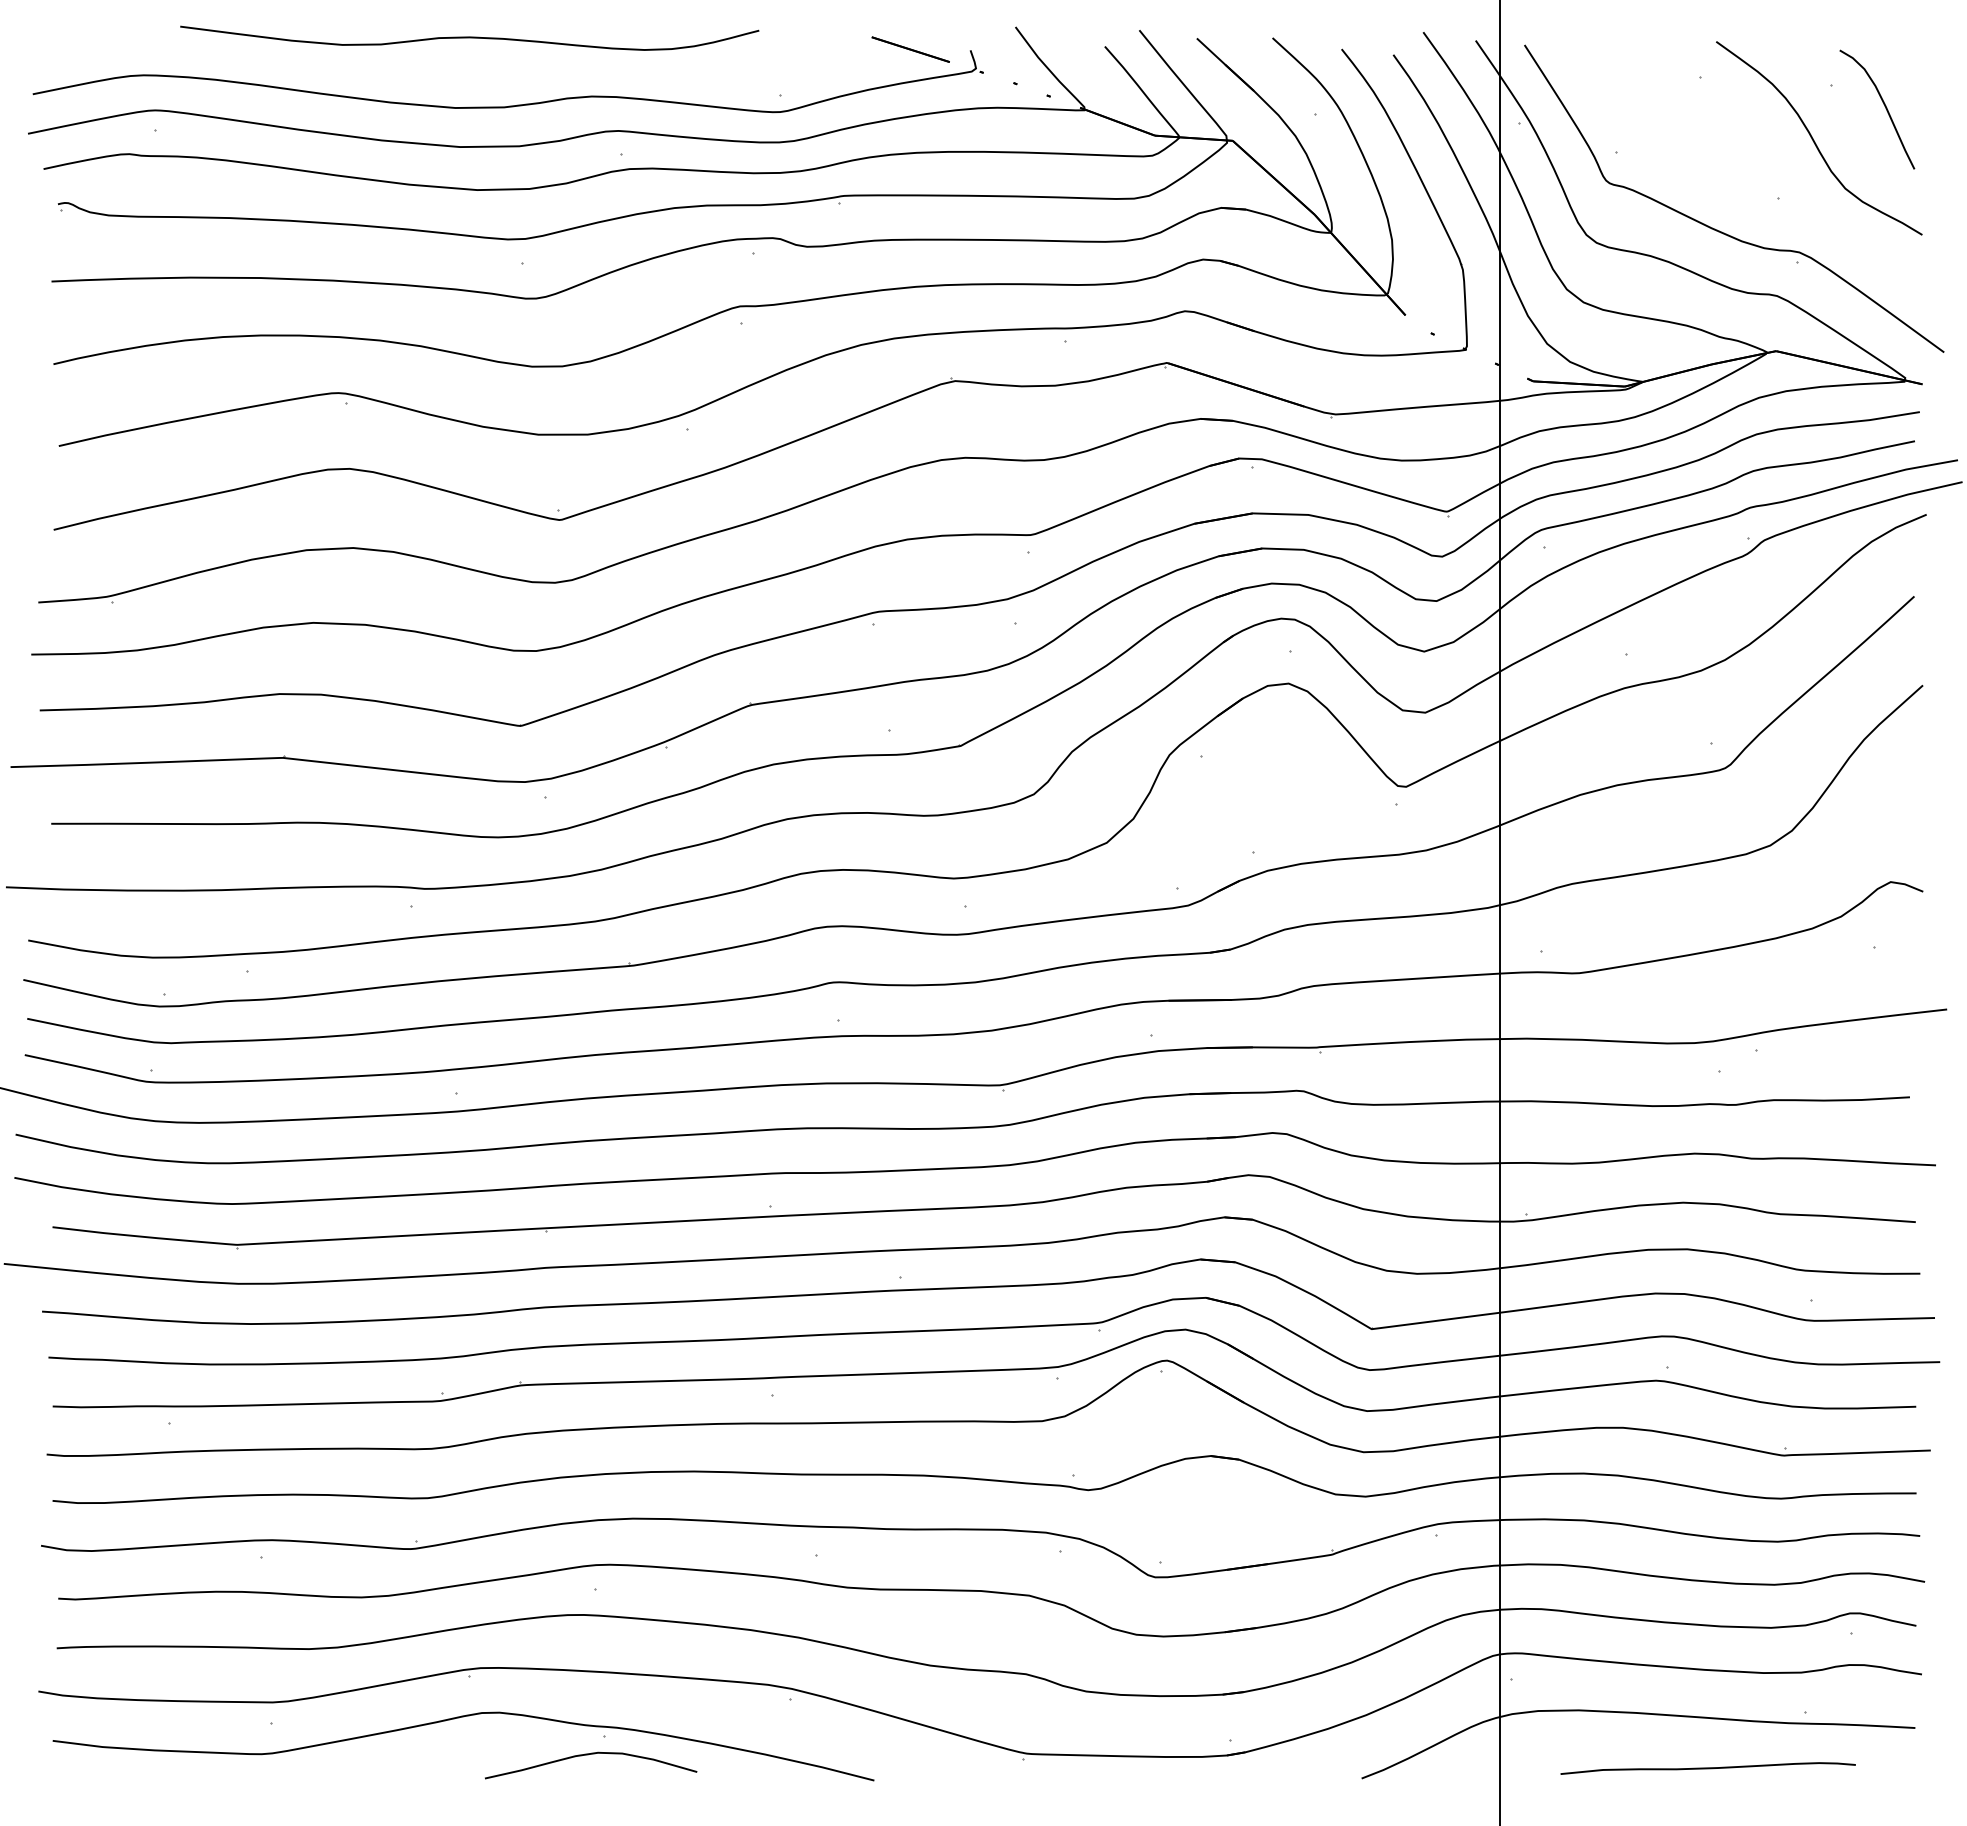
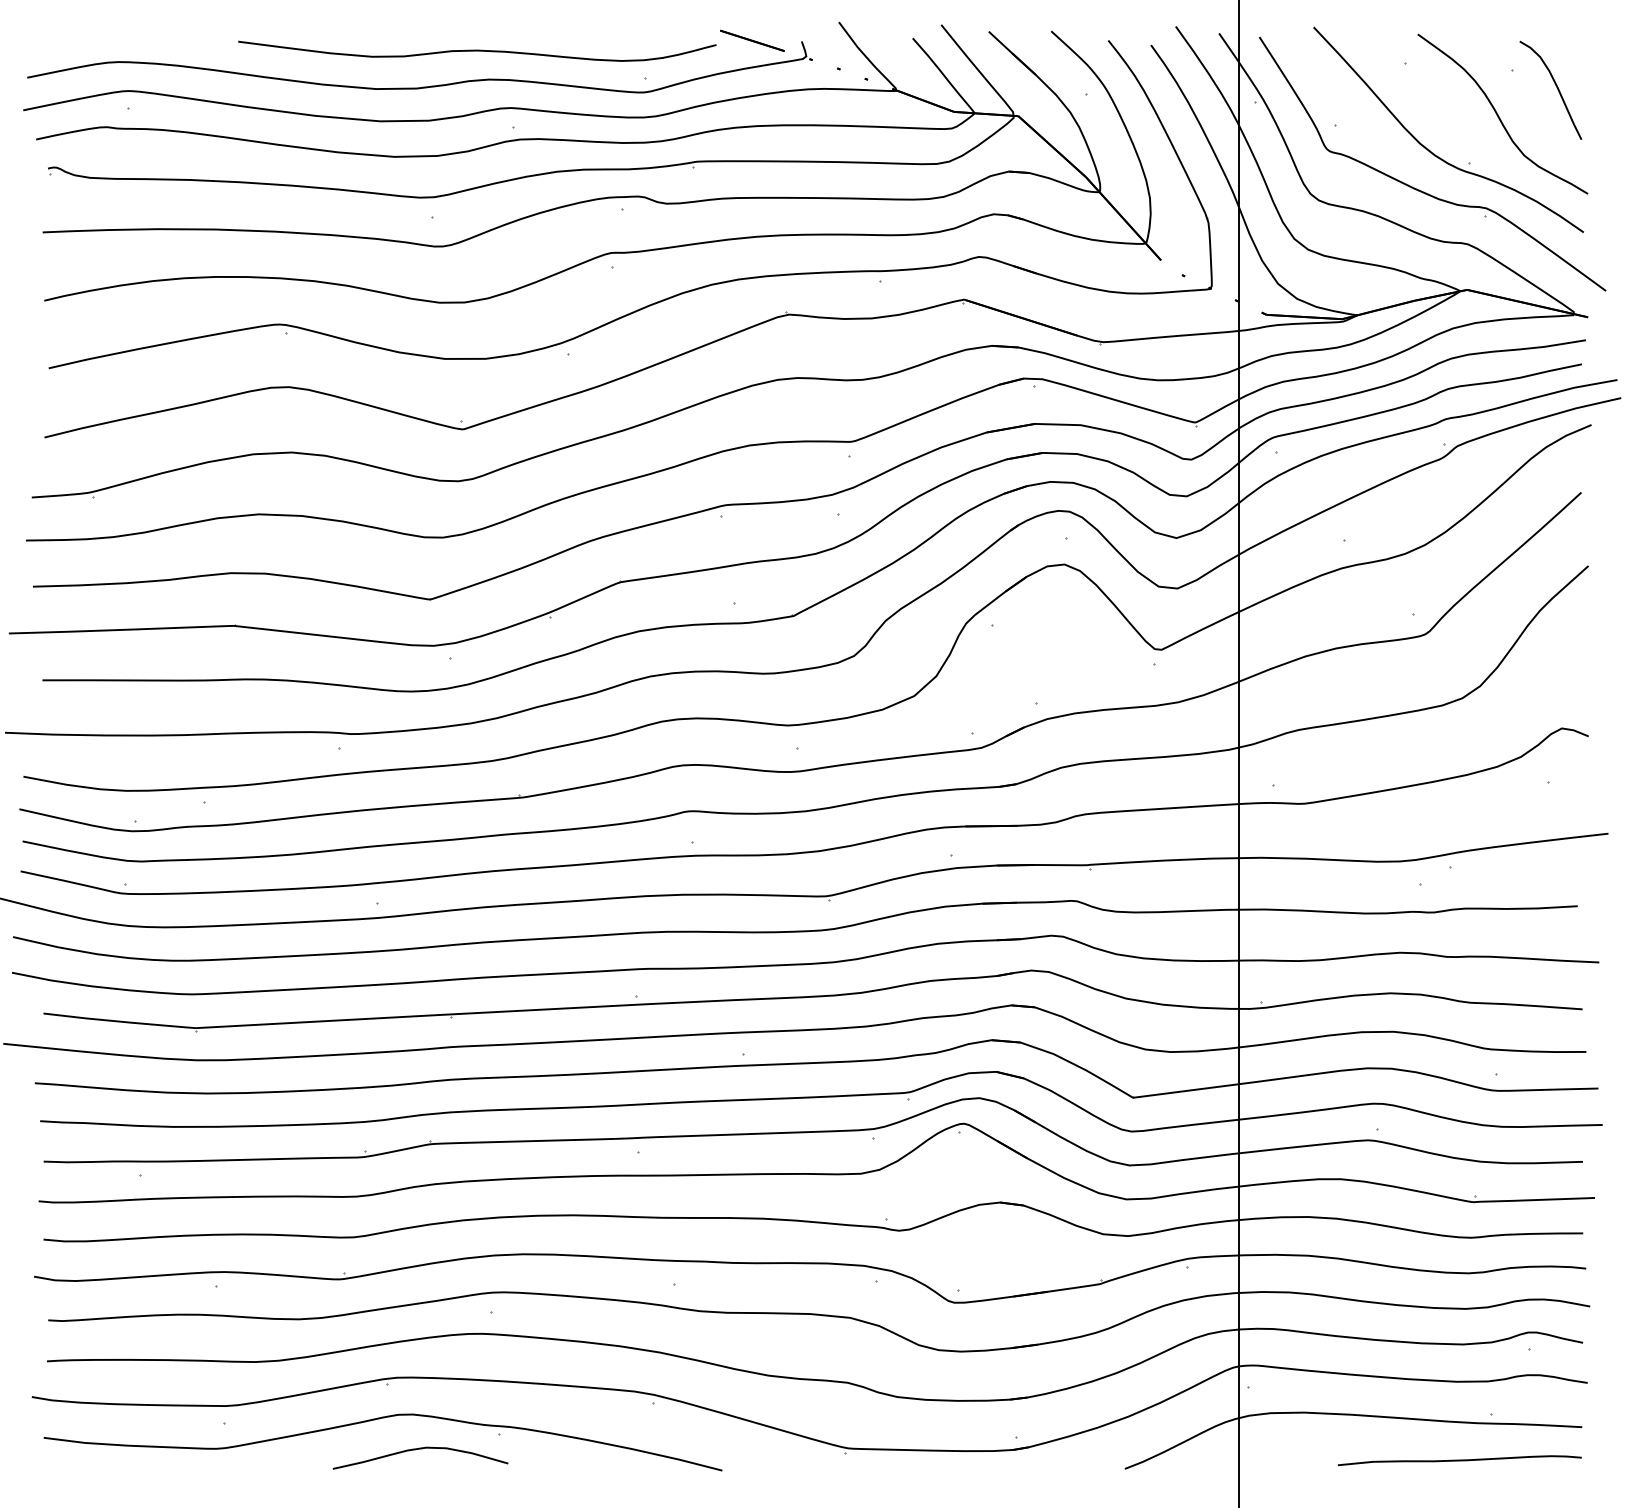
curve: (469, 37) -> (477, 50), moved
curve: (1730, 181) -> (1429, 149), added
curve: (588, 1755) -> (418, 1449), moved
curve: (1707, 1768) -> (1459, 1460), moved

